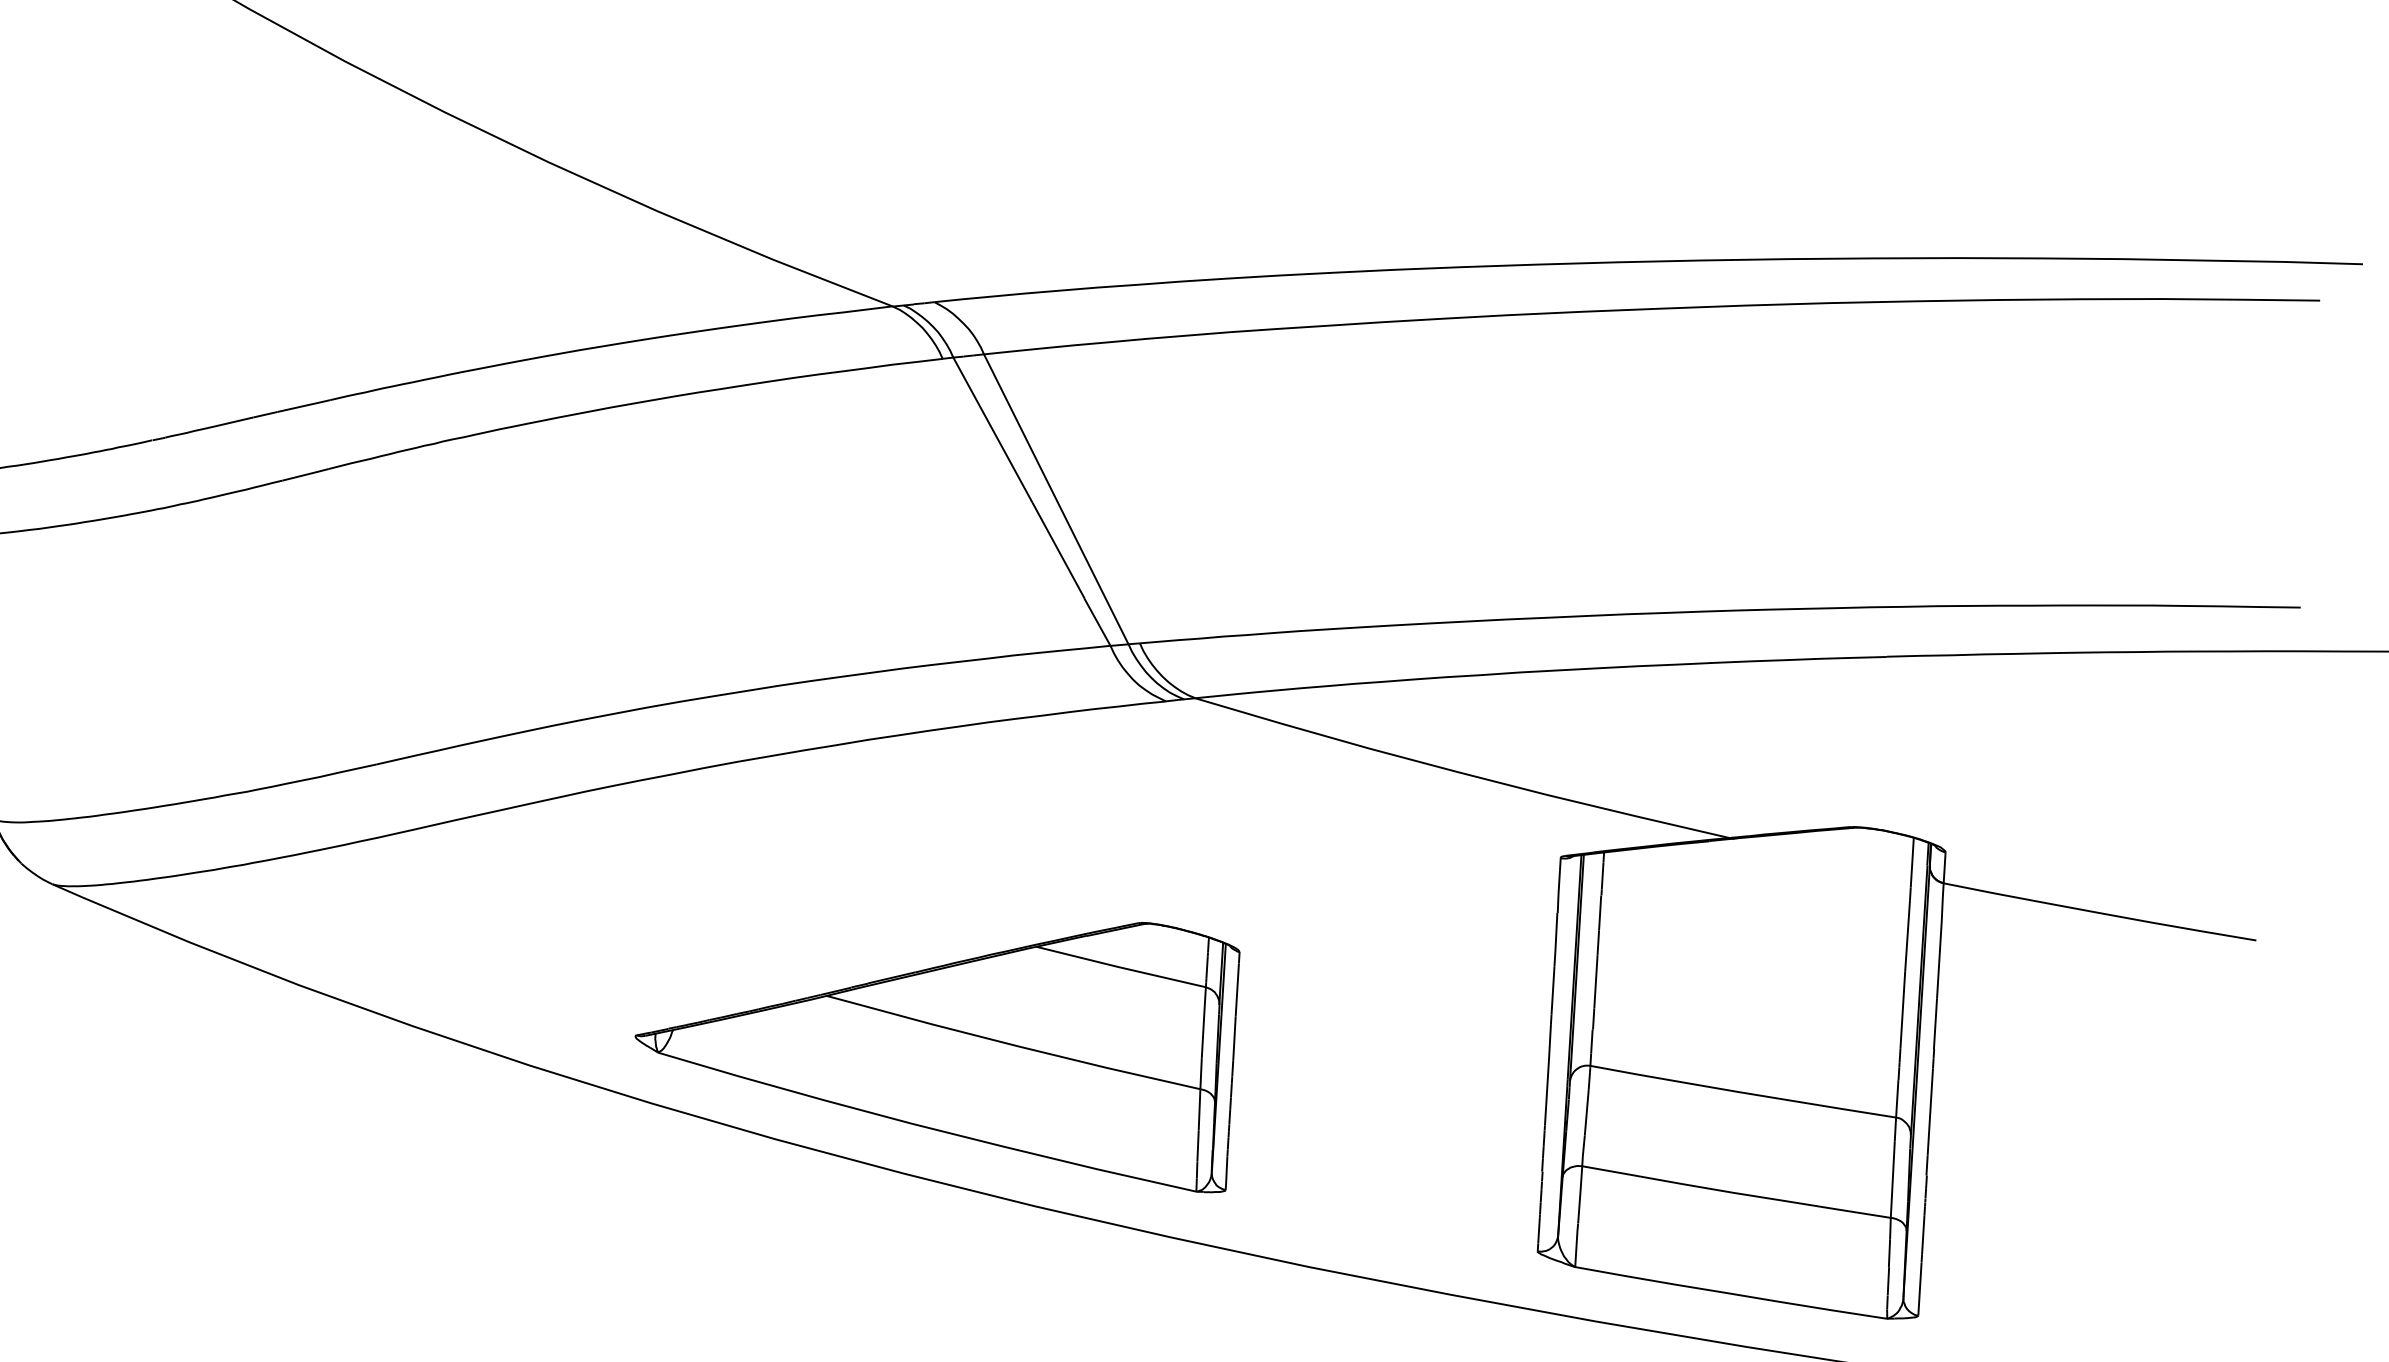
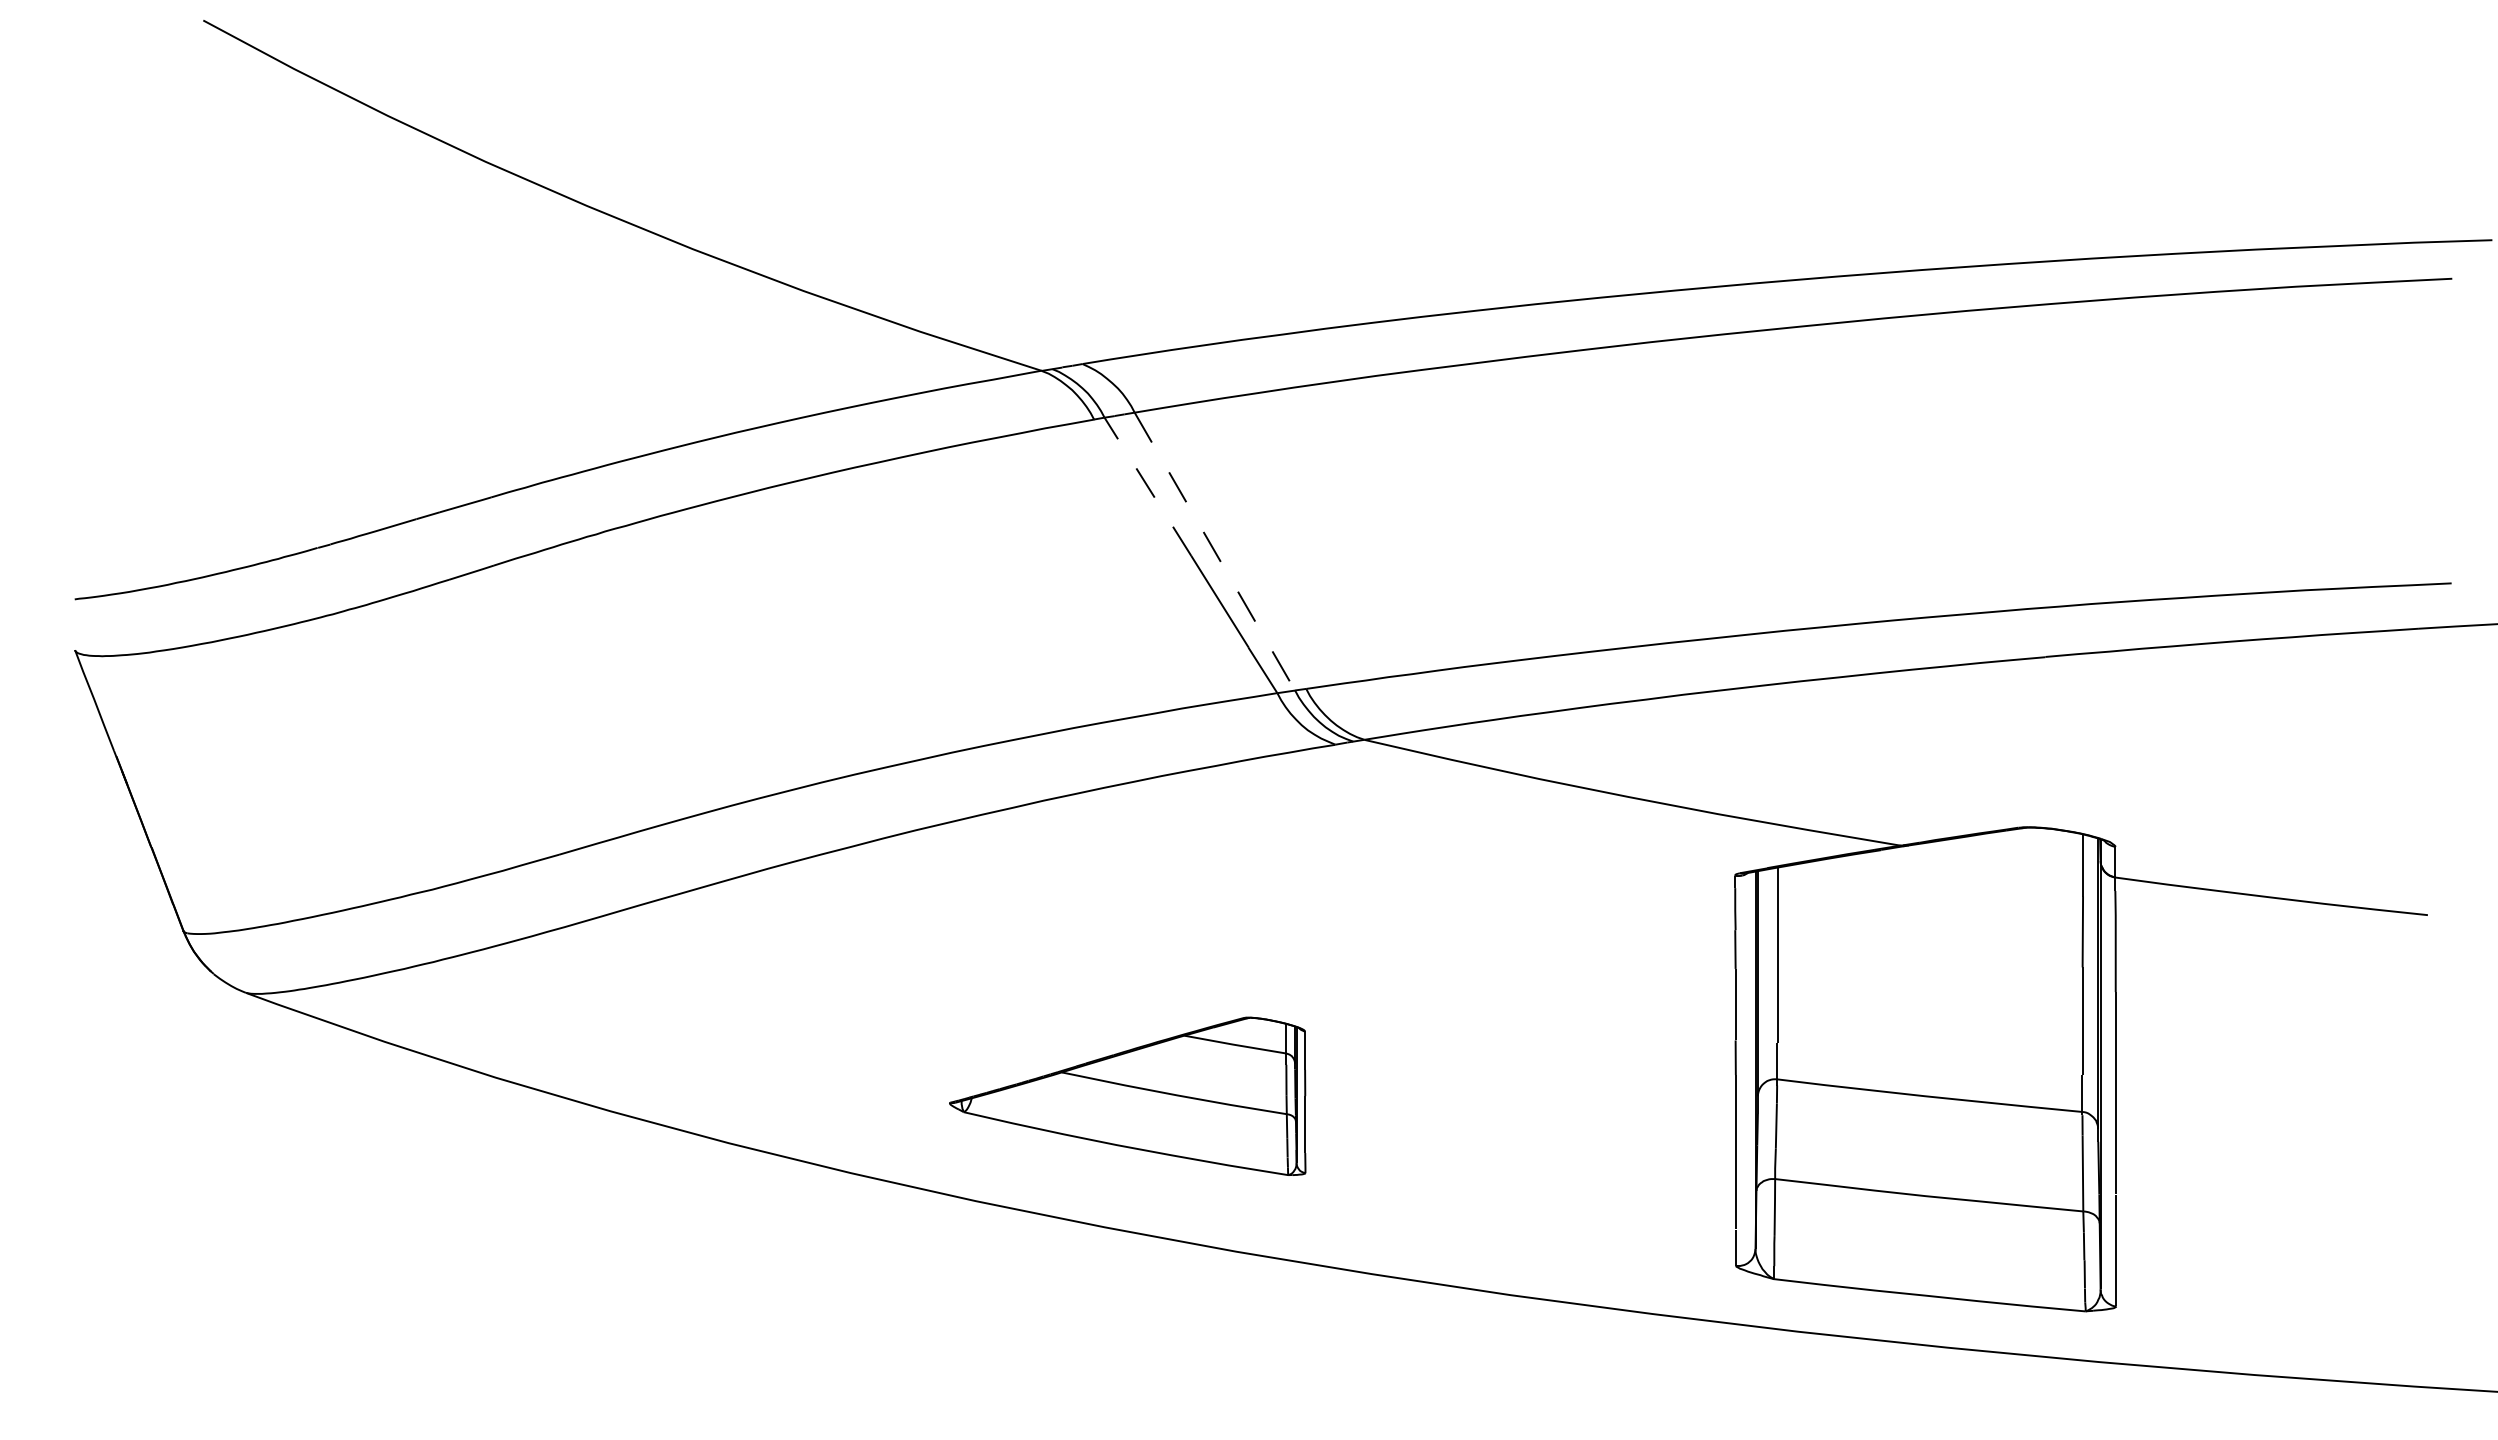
line: (992, 429) -> (1147, 486), solid -> dashed
line: (1056, 500) -> (1215, 552), solid -> dashed
part: (934, 1043) -> (1127, 1096), size x0.6

